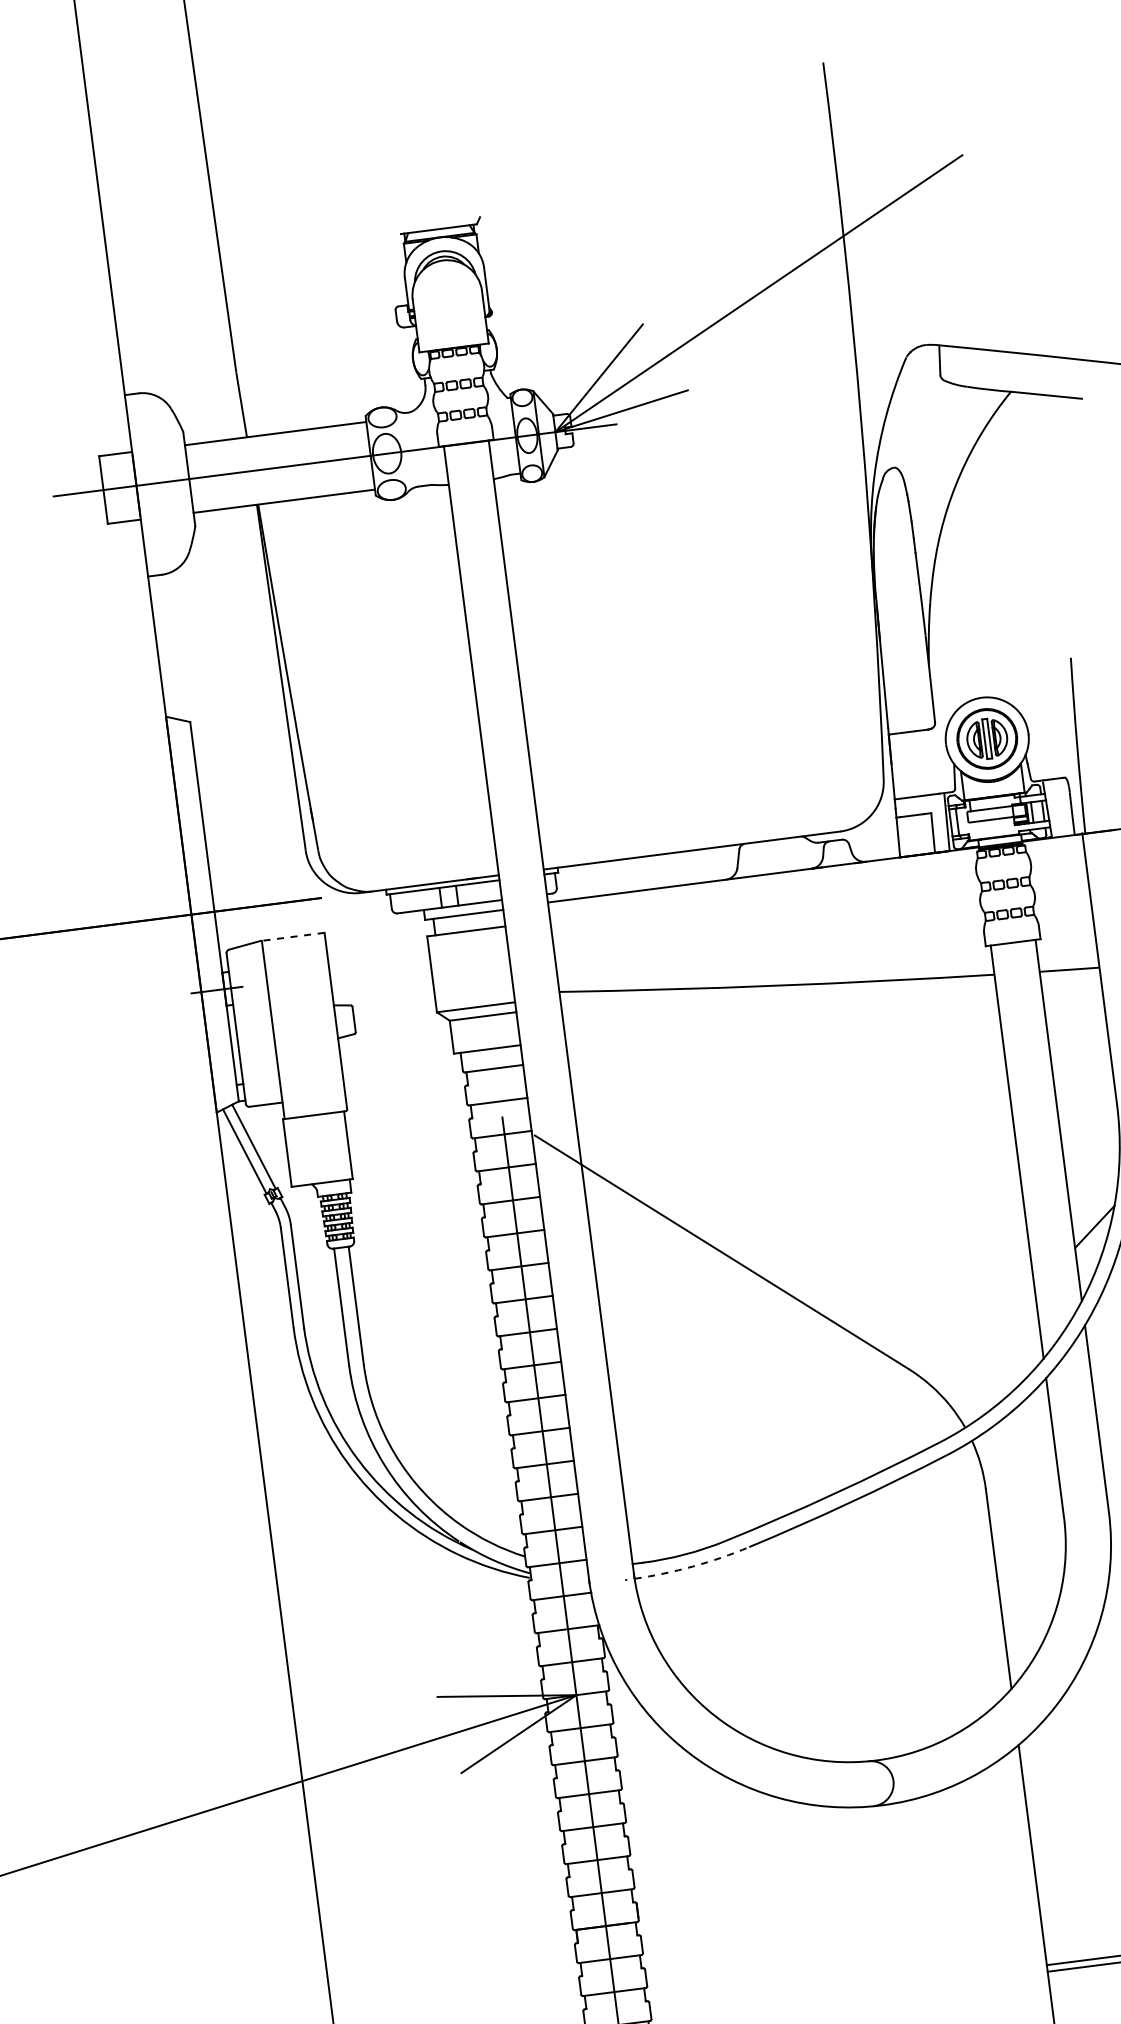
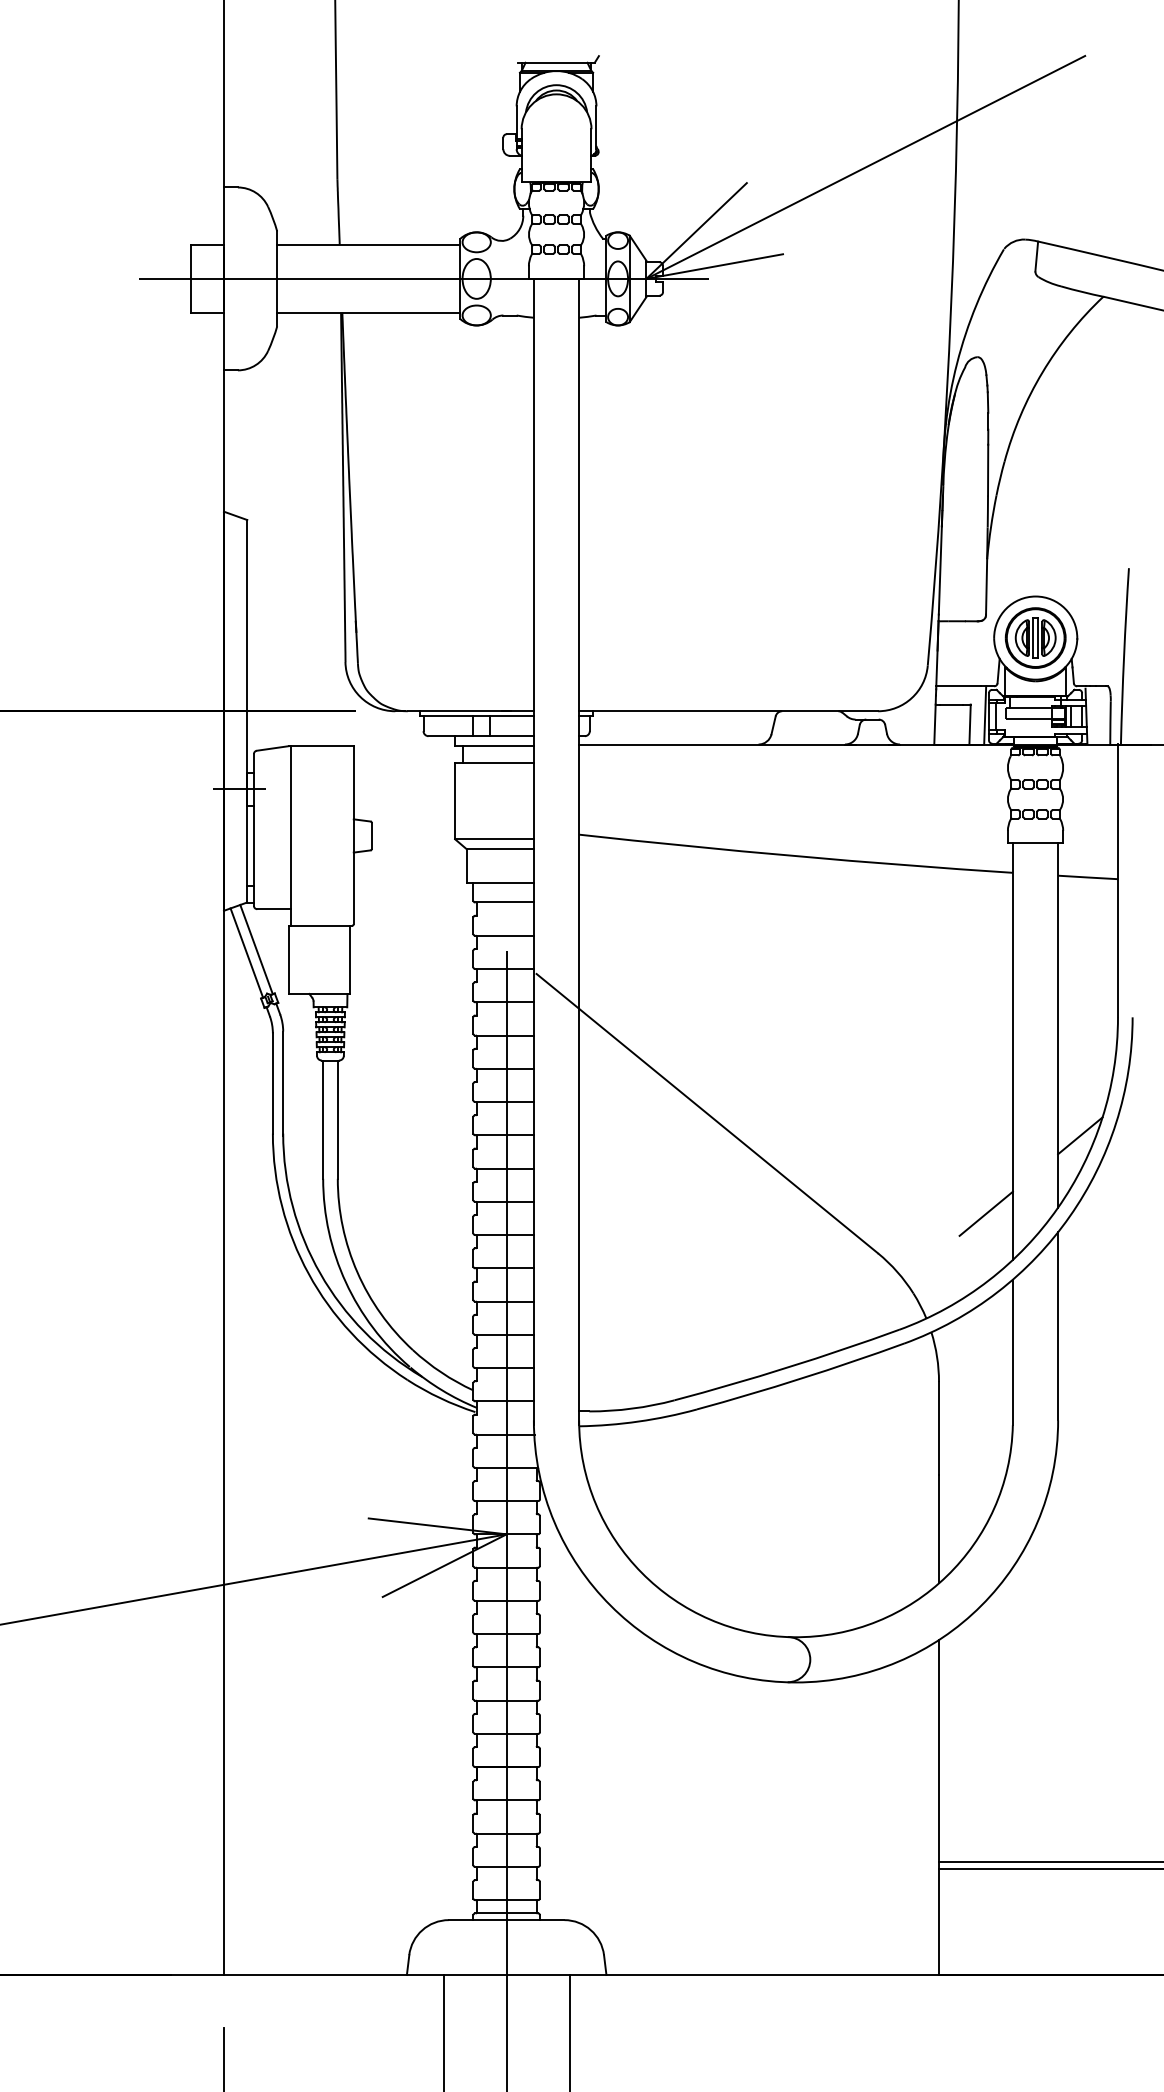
line: (291, 937) -> (320, 746), dashed -> solid
line: (1010, 1316) -> (985, 1213), added
arc: (692, 1566) -> (638, 1421), dashed -> solid

